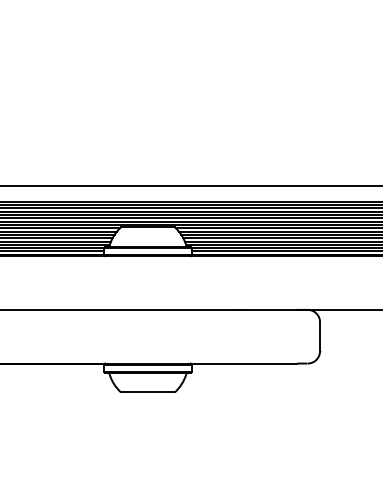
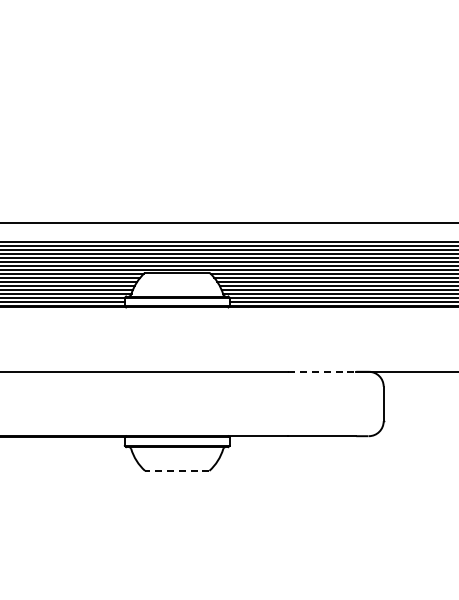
line: (269, 309) -> (322, 371), solid -> dashed
line: (147, 392) -> (176, 470), solid -> dashed

